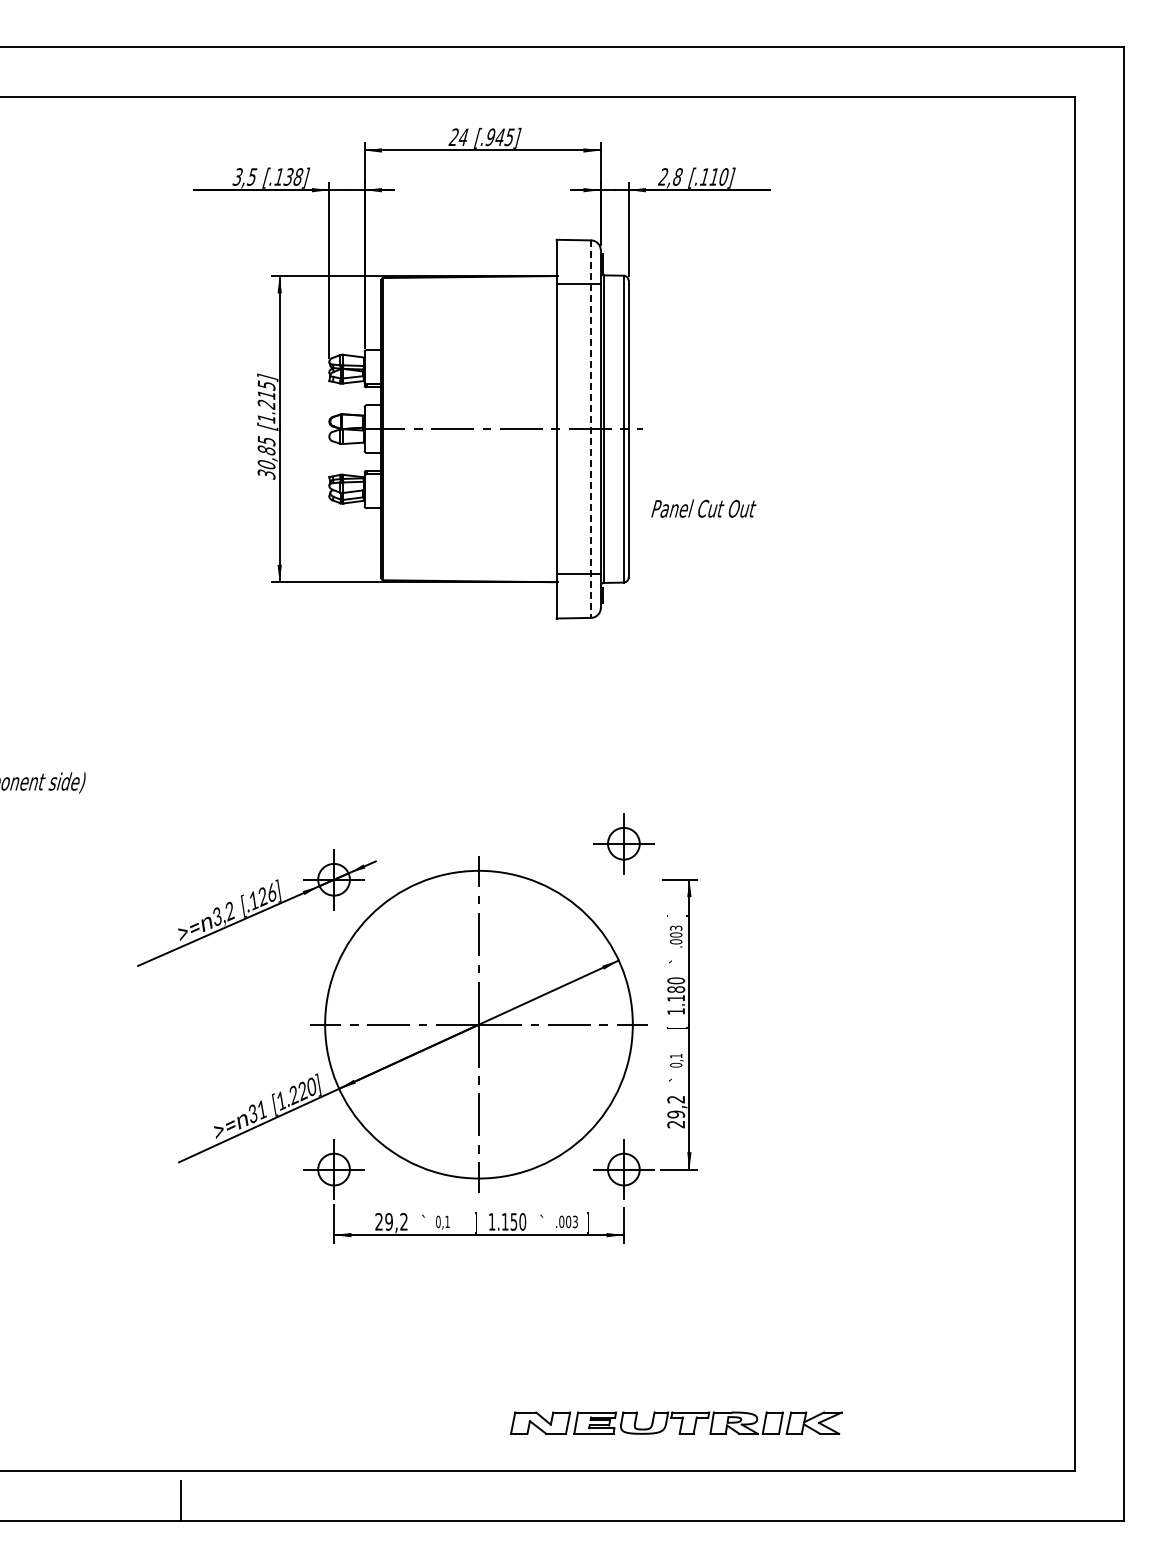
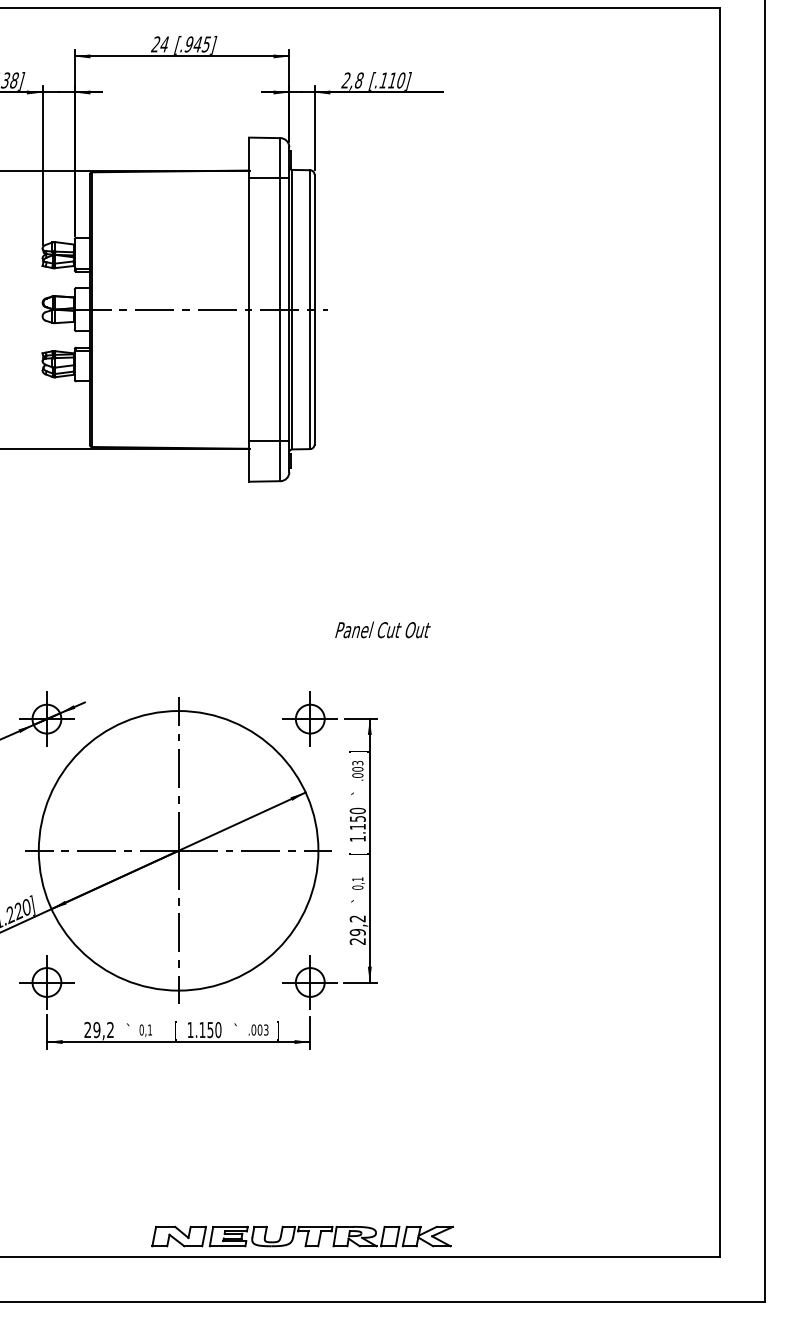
line: (591, 429) -> (280, 309), dashed -> solid
text: (703, 508) -> (382, 629), moved
part: (623, 843) -> (309, 718), moved
text: (676, 989) -> (358, 818), 1.180 -> 1.150
text: (475, 1222) -> (175, 1030), ] -> [
part: (676, 1422) -> (302, 1235), moved

